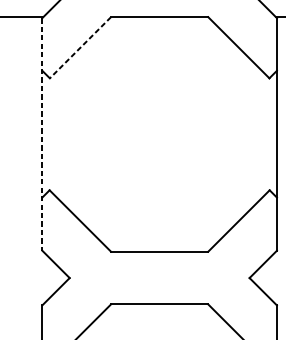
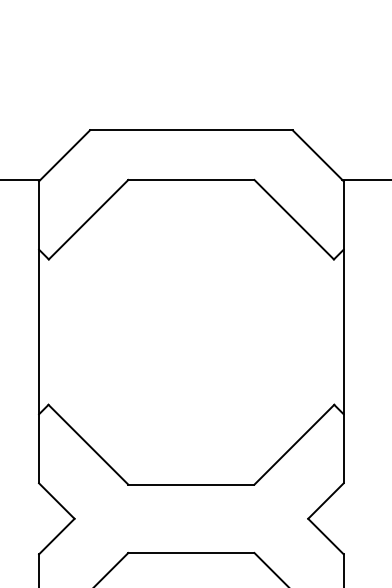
line: (80, 48) -> (88, 220), dashed -> solid
line: (42, 134) -> (39, 332), dashed -> solid

